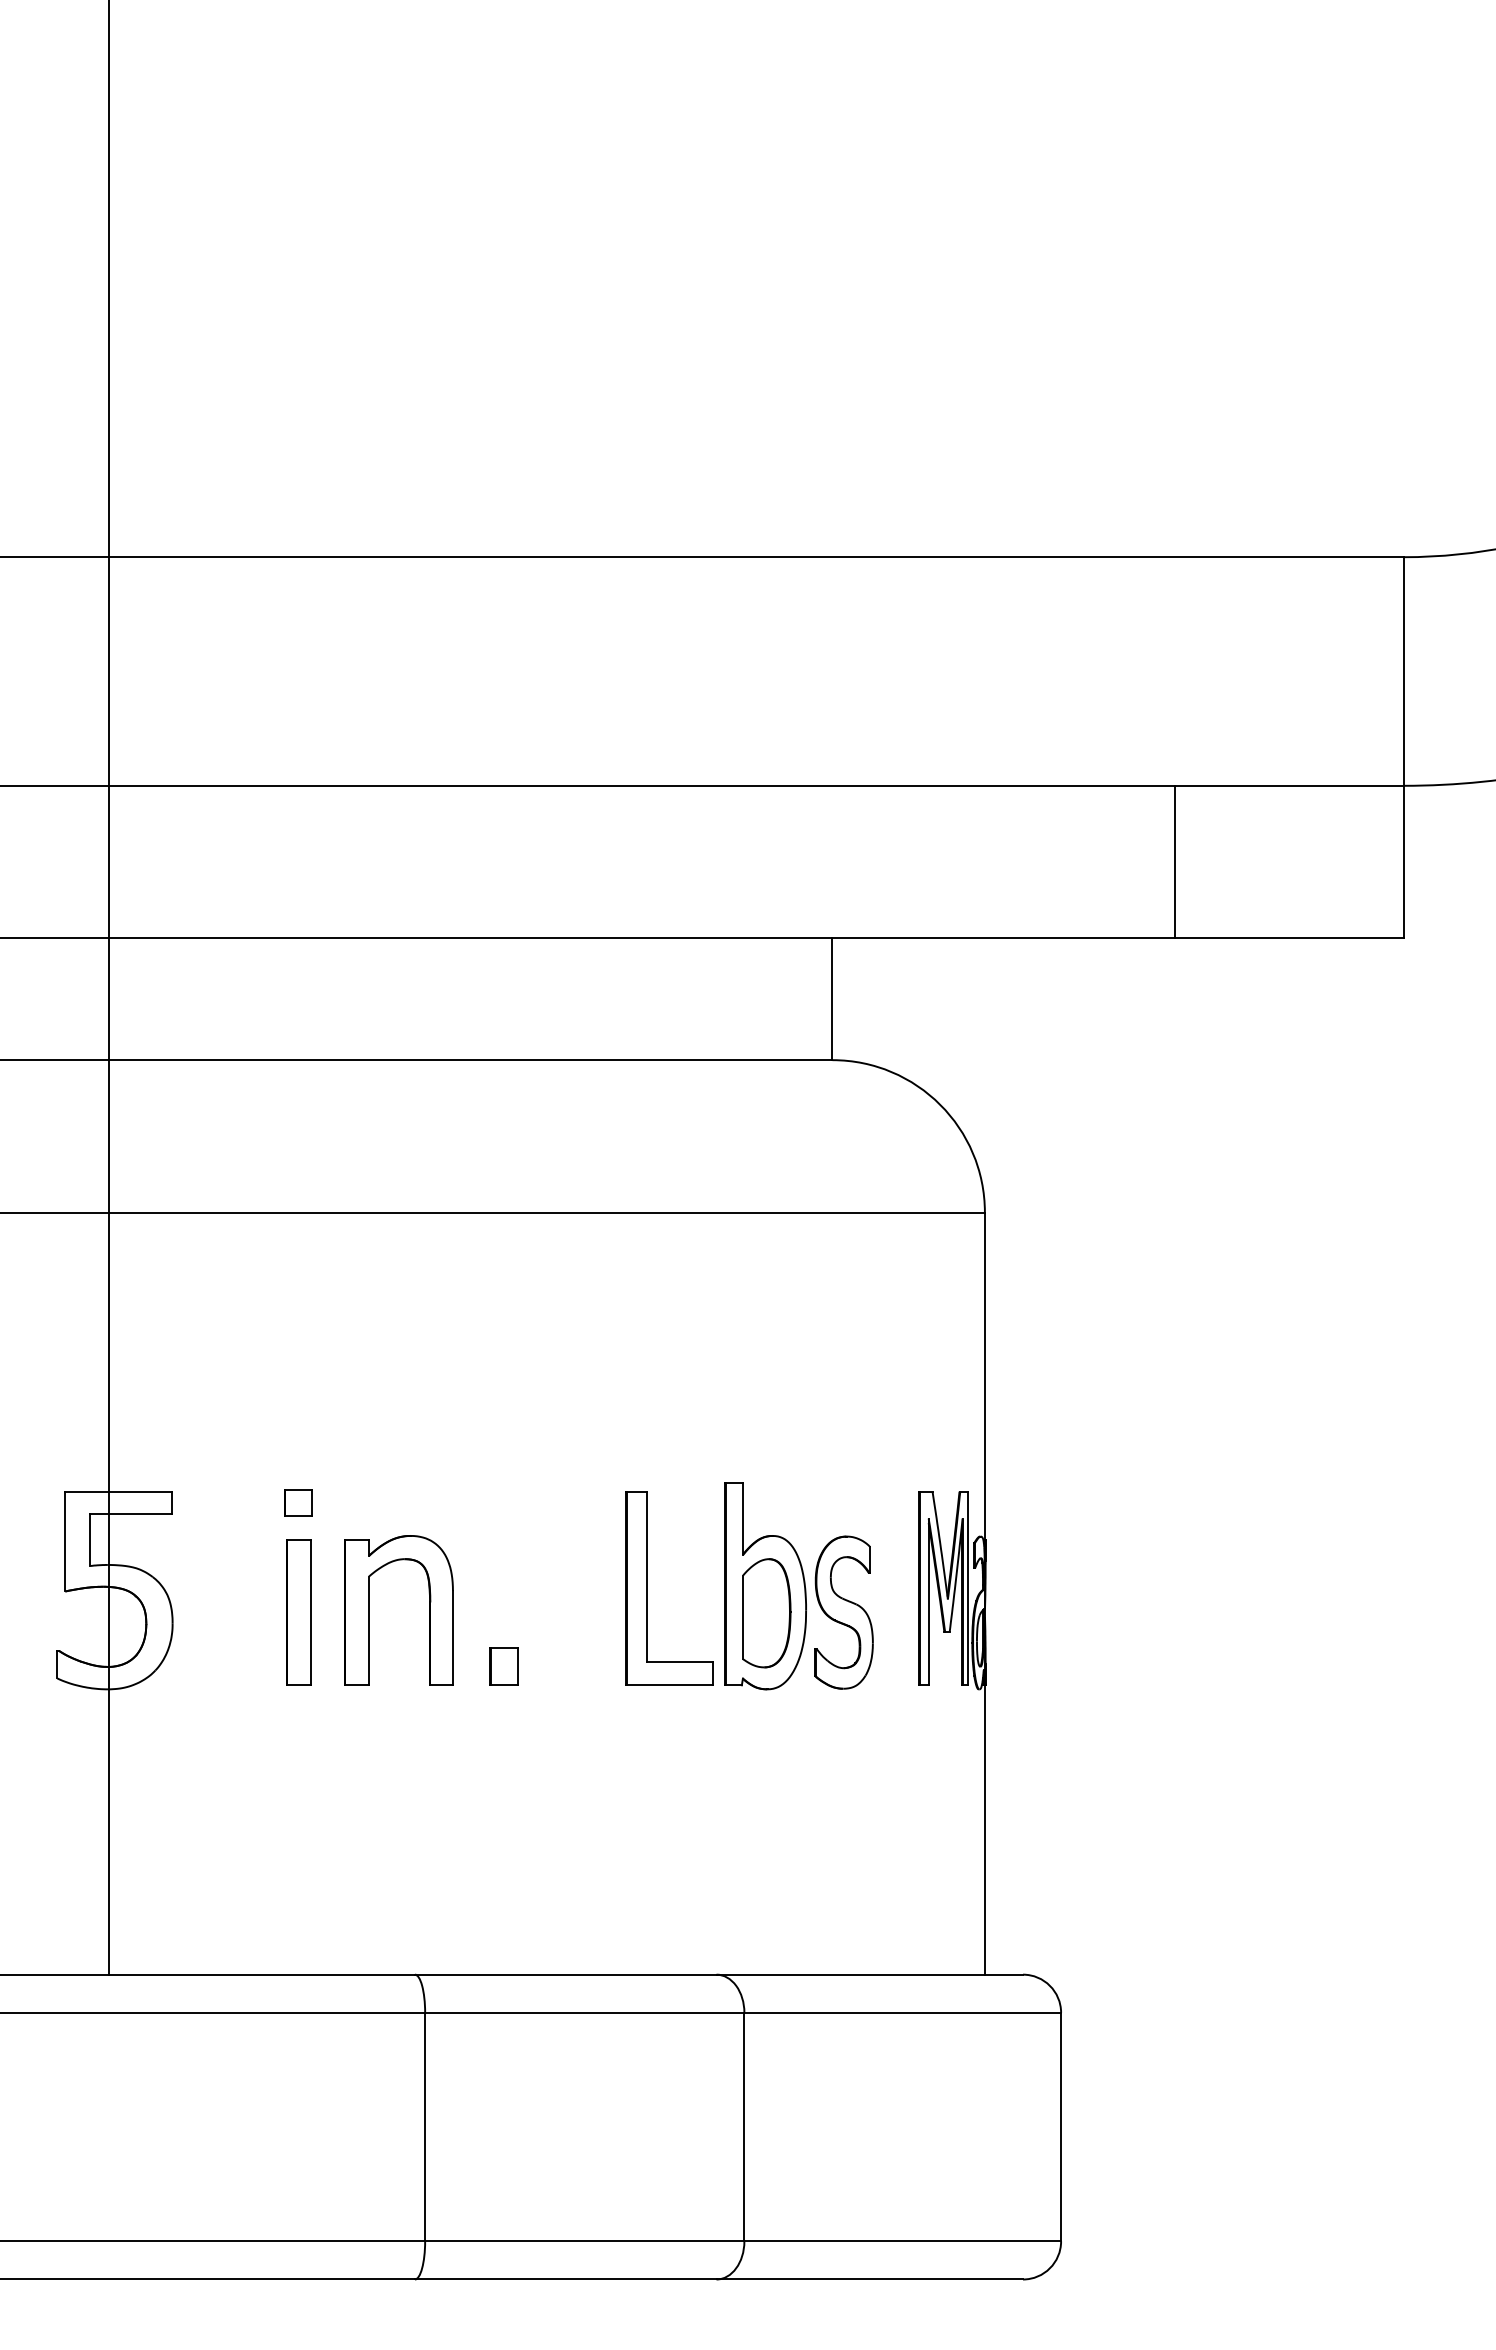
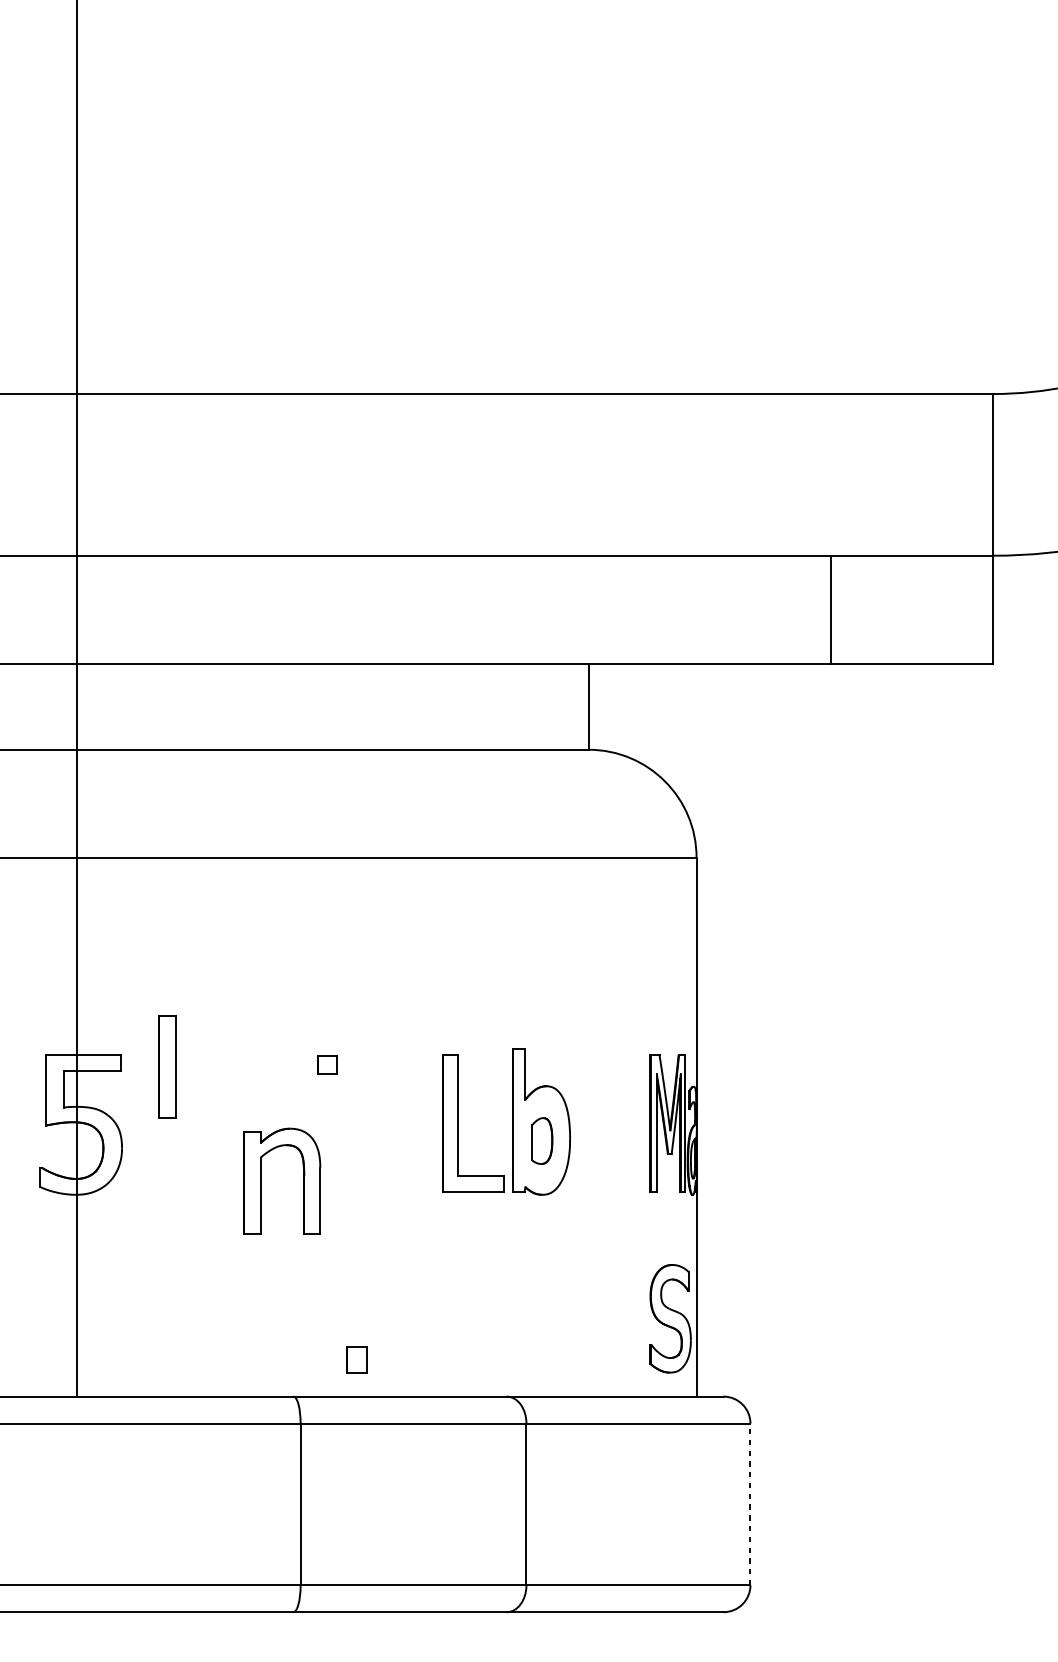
part: (298, 1502) -> (327, 1064), moved
part: (369, 1610) -> (261, 1181), moved
part: (298, 1612) -> (167, 1066), moved
part: (843, 1612) -> (670, 1318), moved
part: (766, 1613) -> (542, 1141), size x0.6
part: (503, 1666) -> (356, 1359), moved
line: (1061, 2126) -> (750, 1503), solid -> dashed

